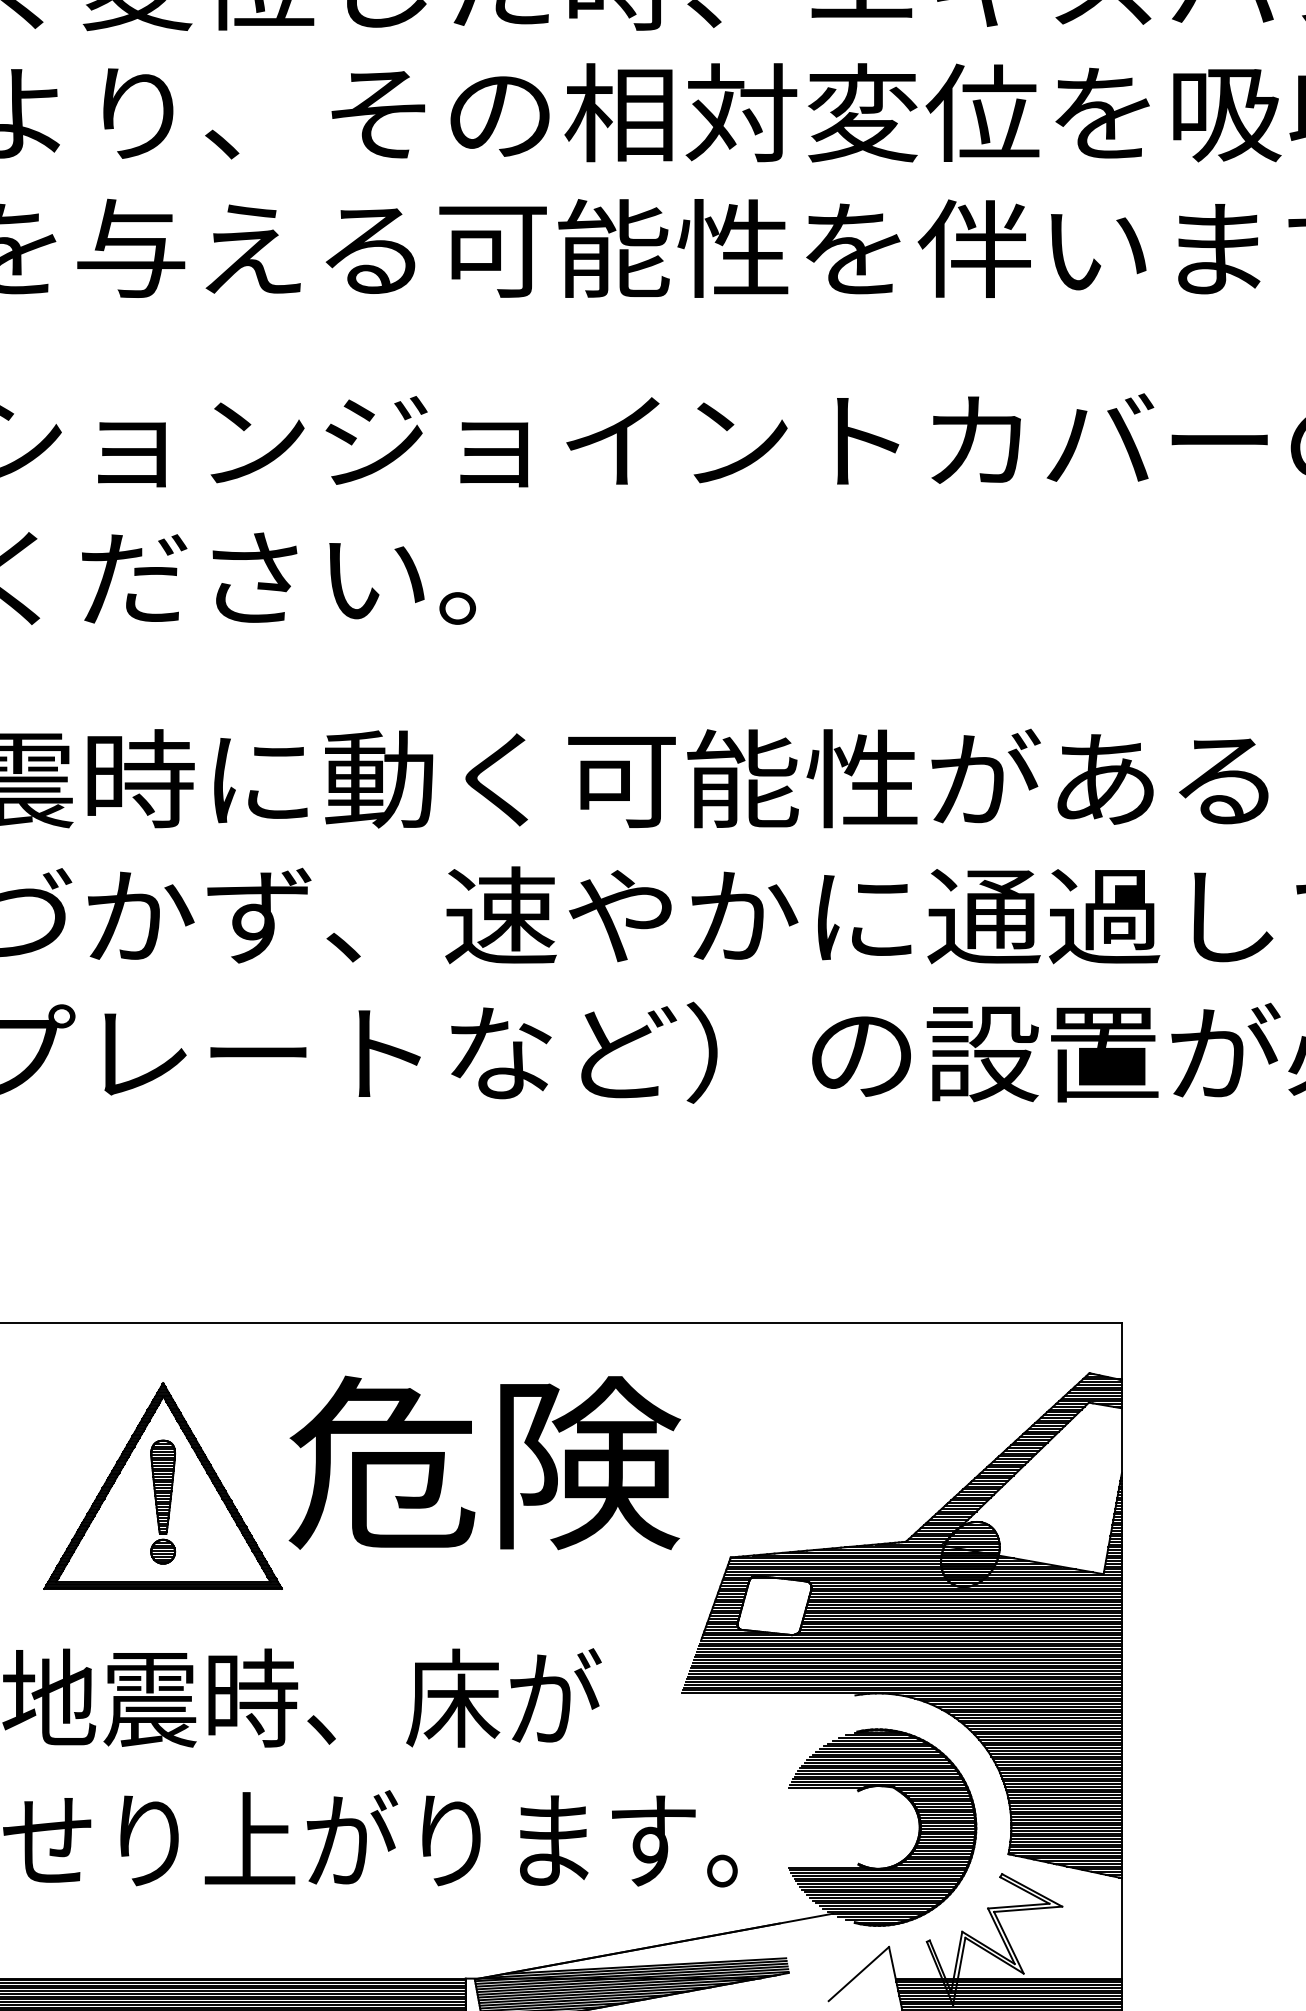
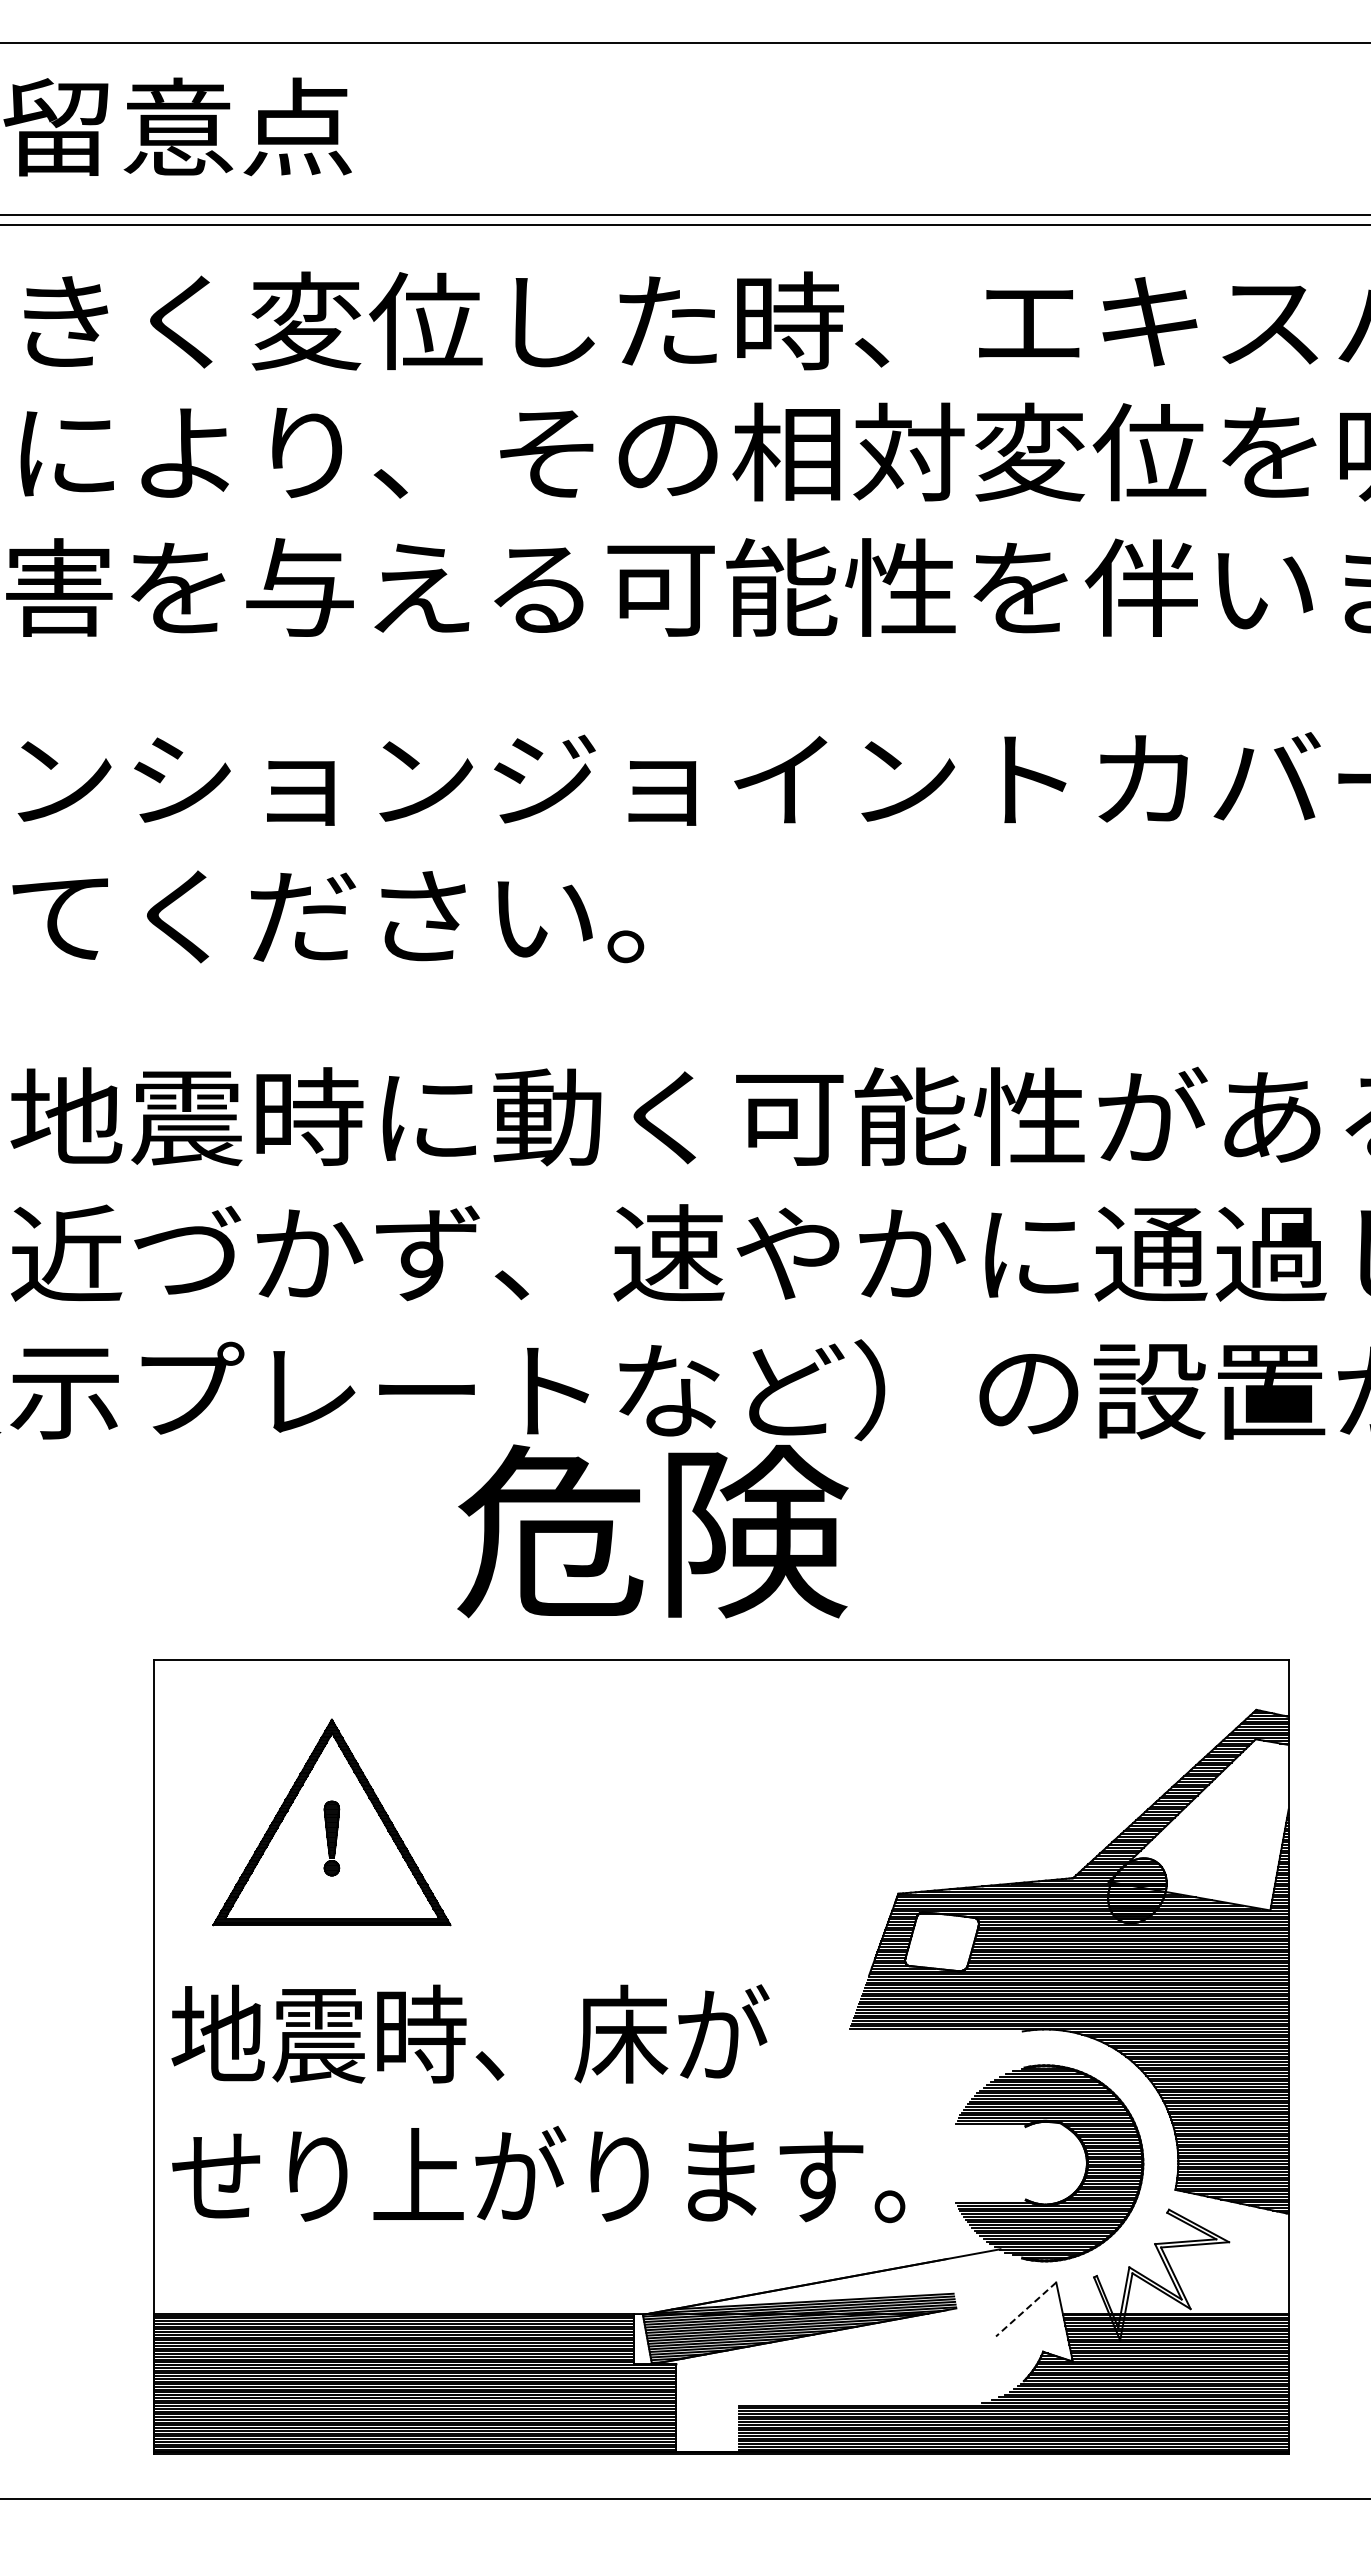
text: (484, 1462) -> (652, 1531), moved
part: (162, 1502) -> (331, 1838), size x0.6
line: (858, 1974) -> (1025, 2309), solid -> dashed

